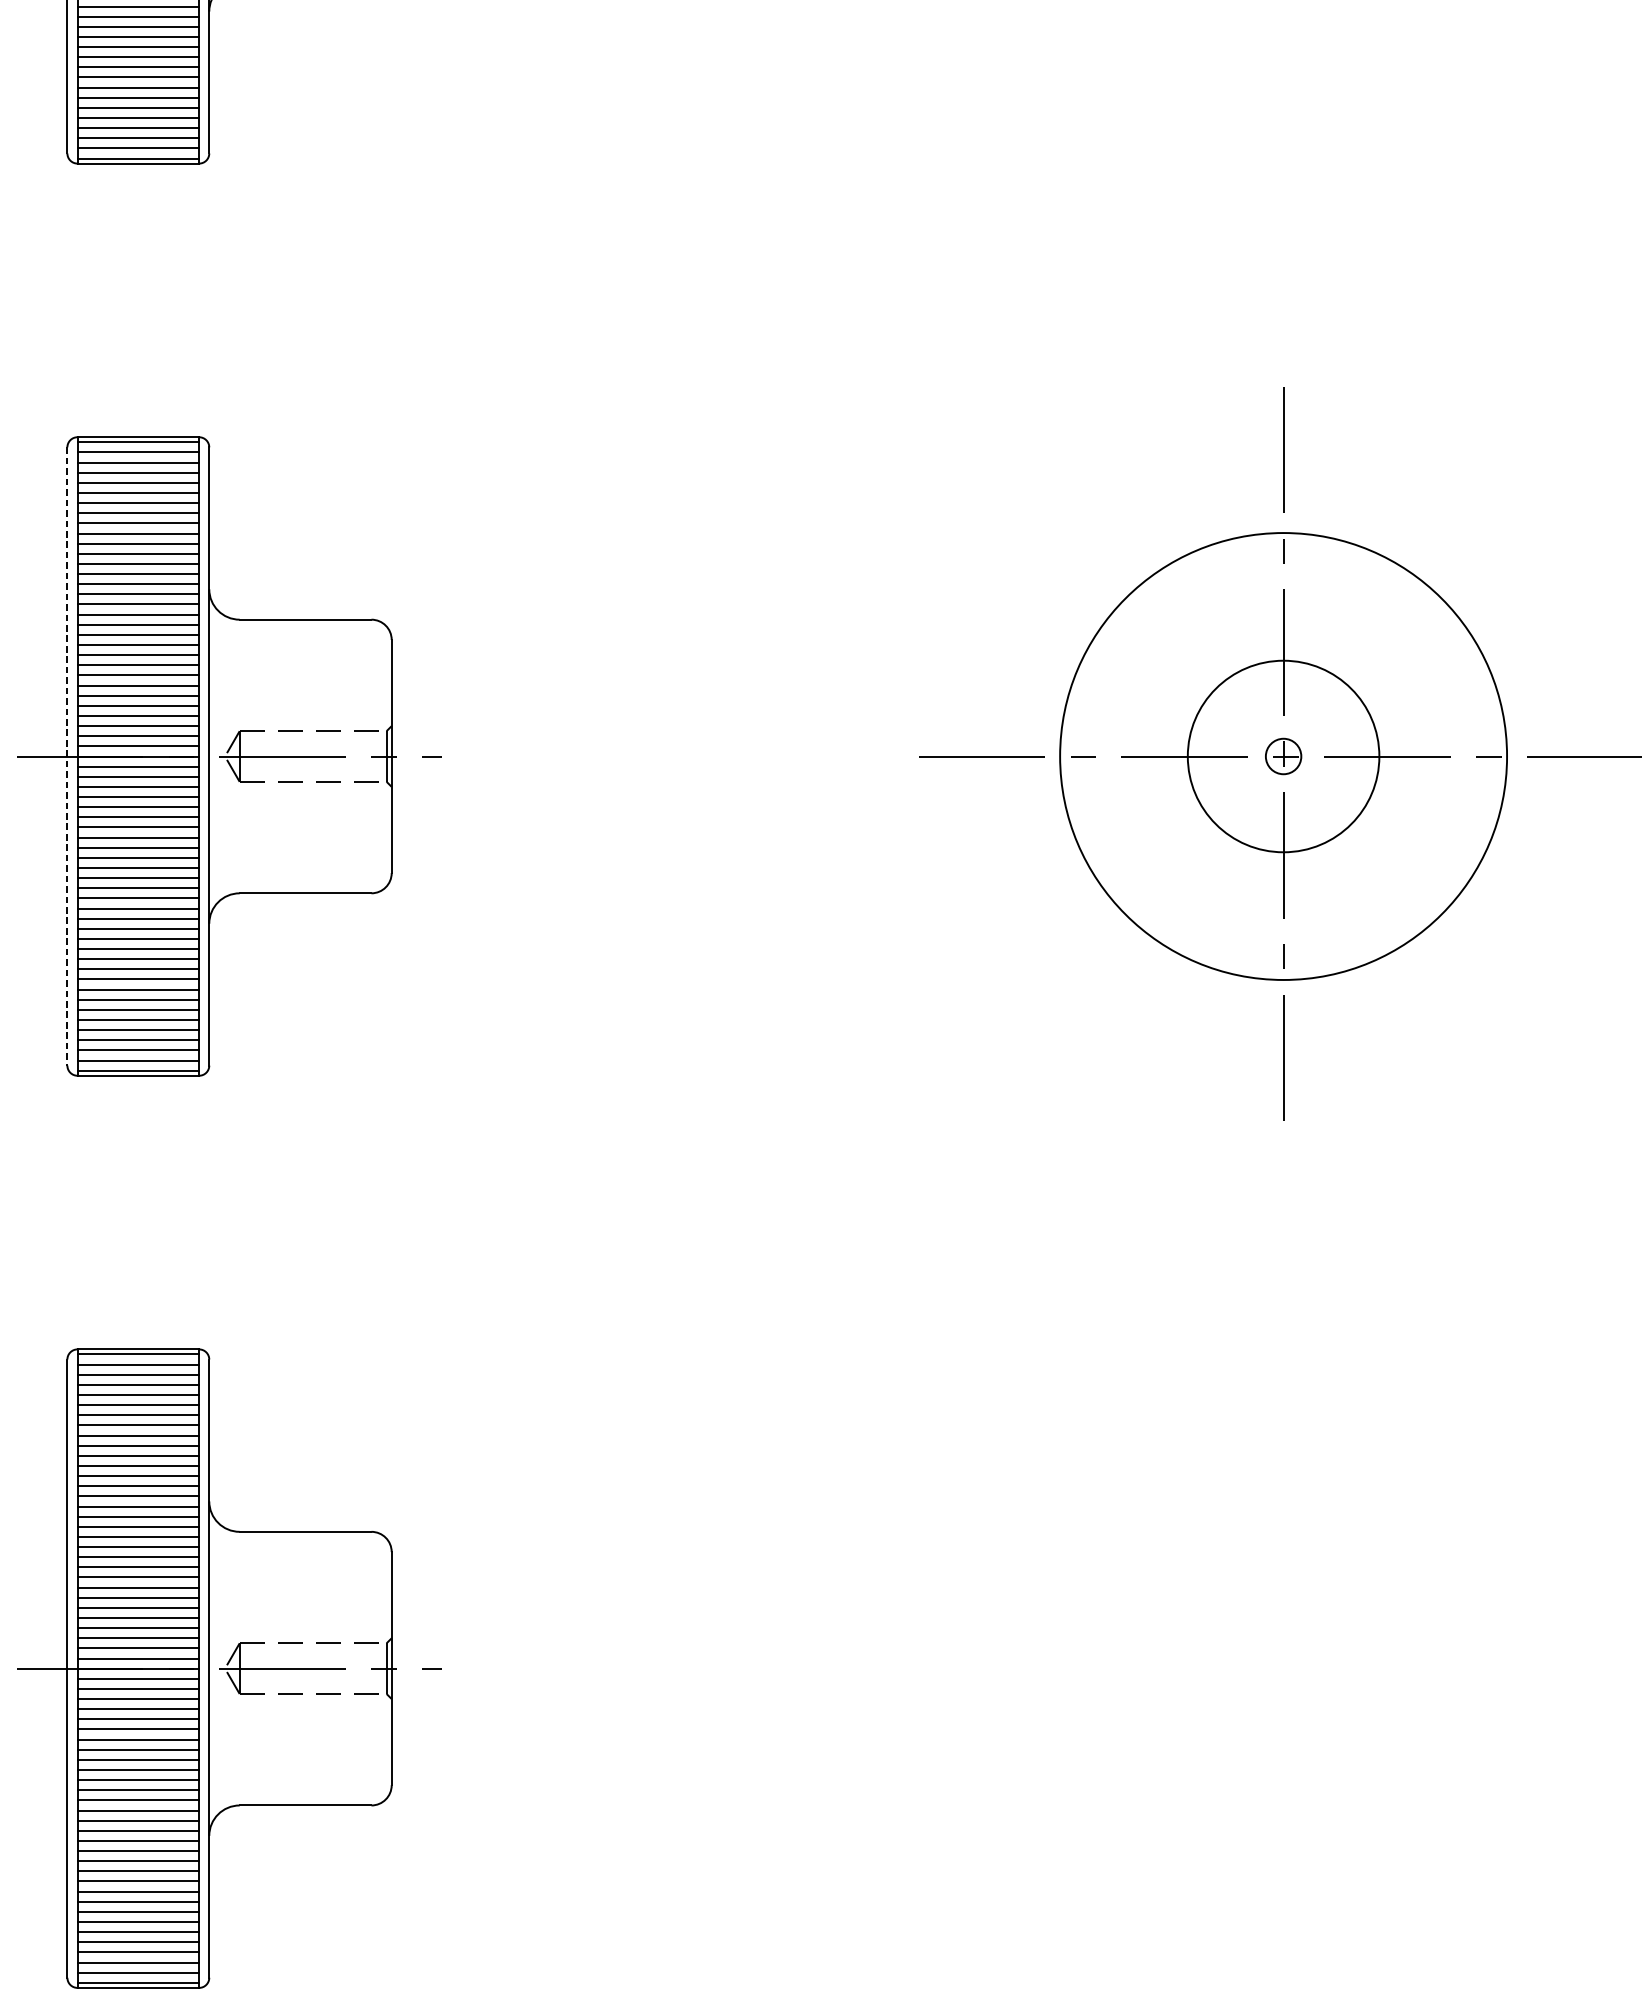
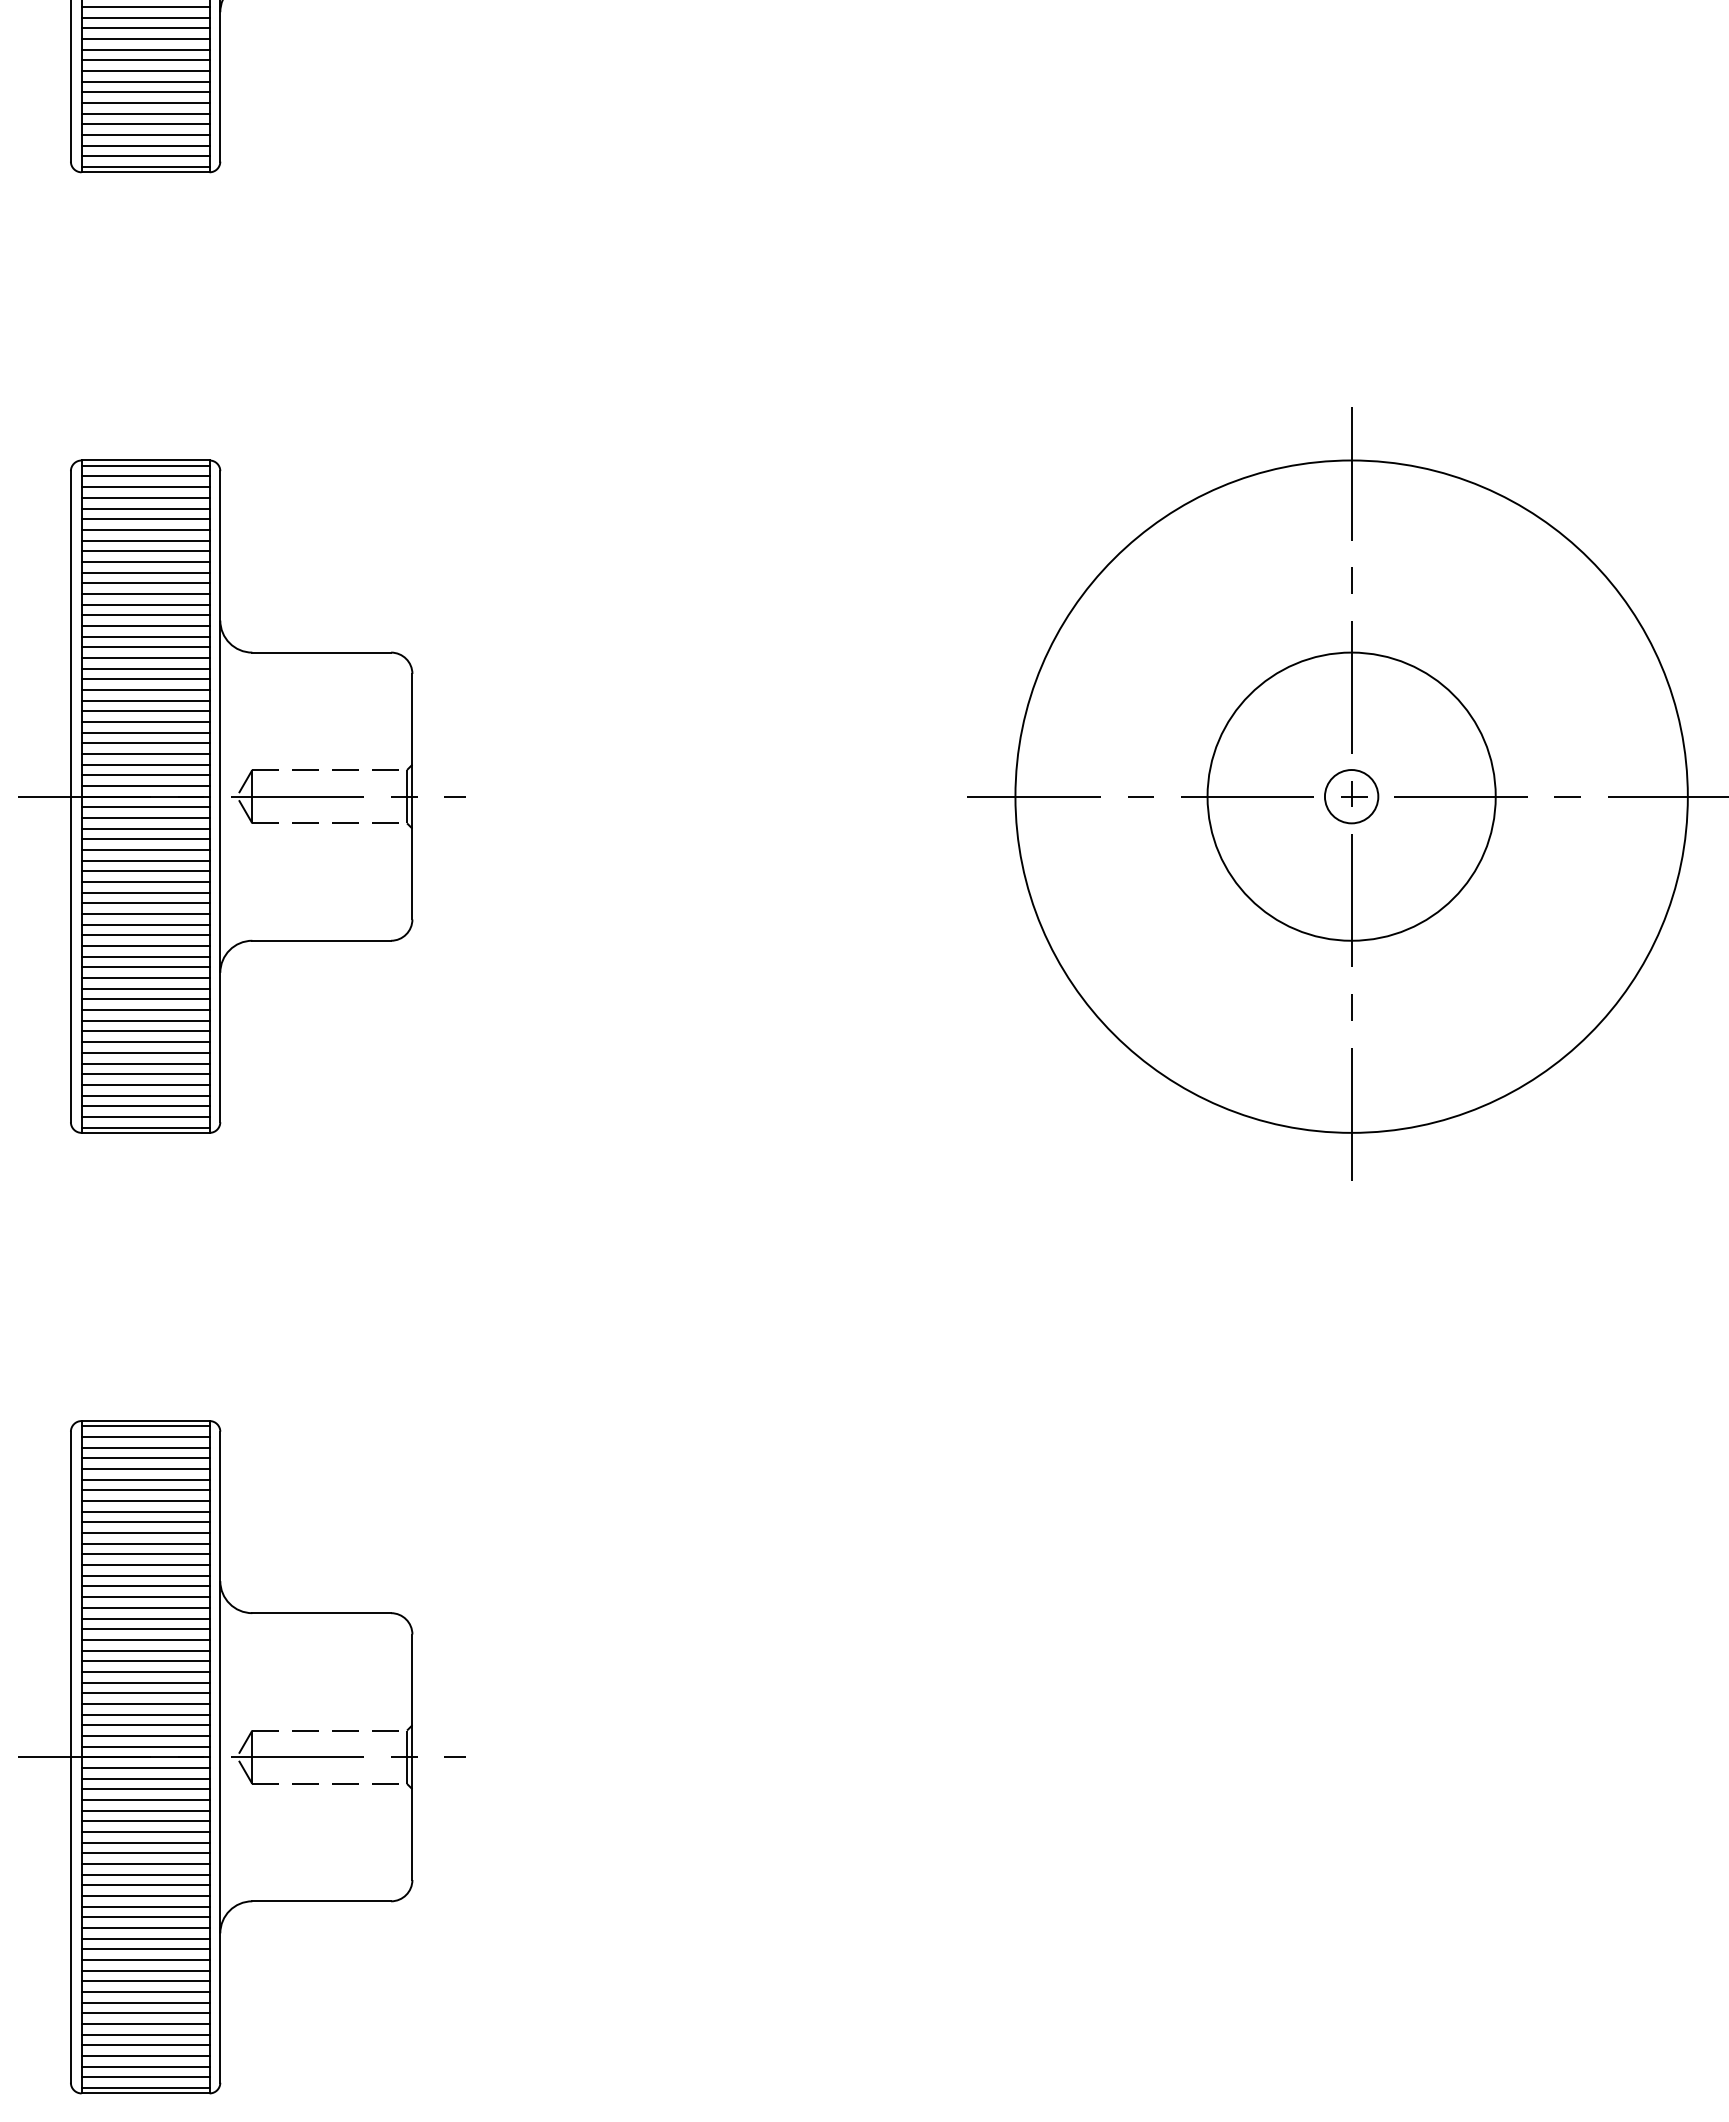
line: (67, 756) -> (70, 796), dashed -> solid
circle: (1283, 756) -> (1351, 796), size x1.43
circle: (1283, 756) -> (1351, 796), size x1.43
circle: (1283, 756) -> (1351, 796), size x1.43

